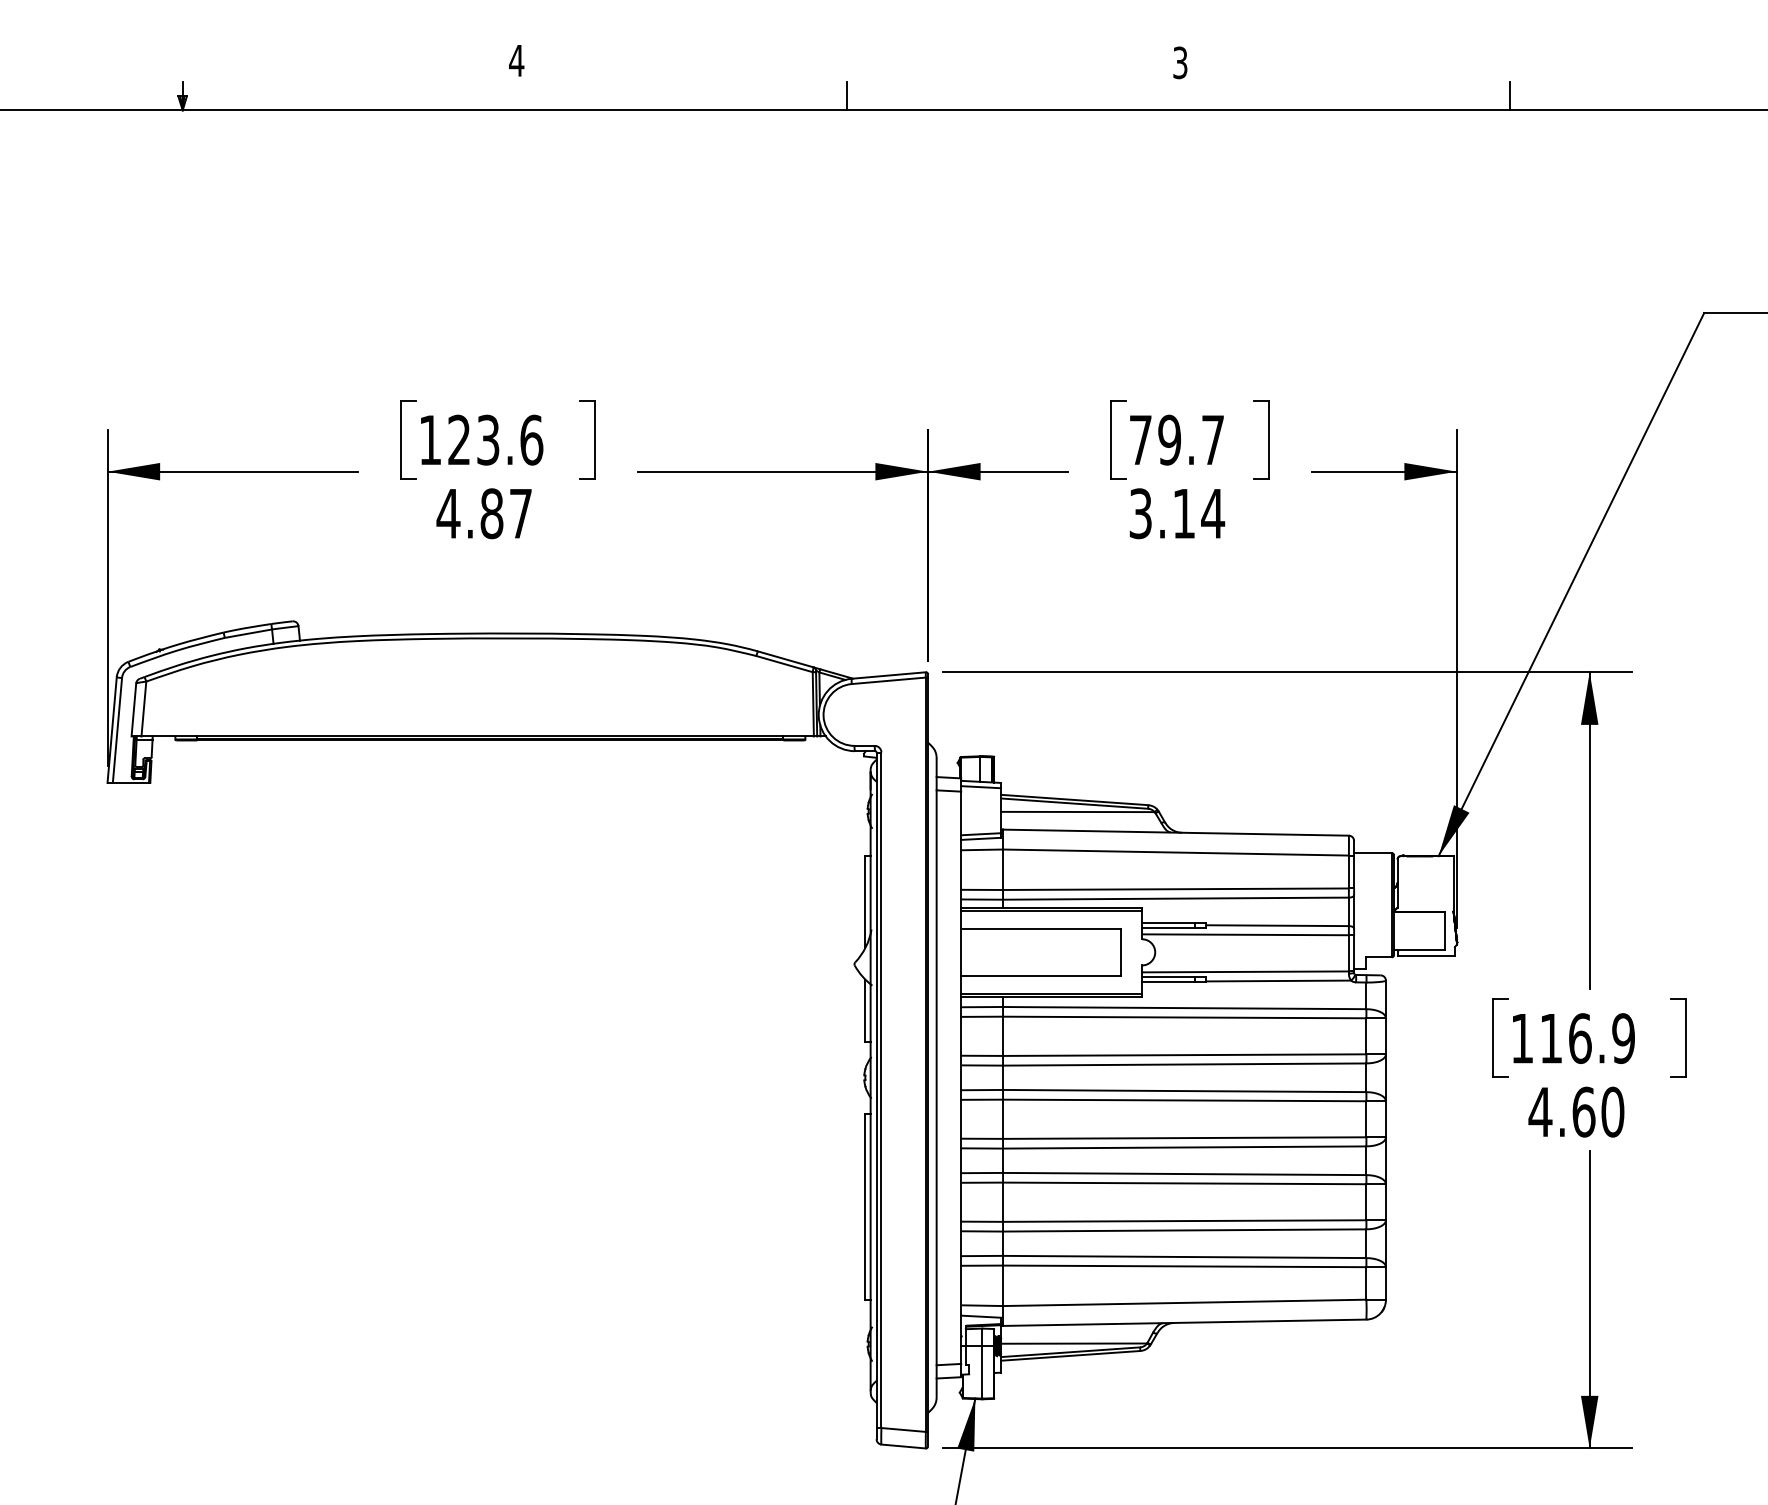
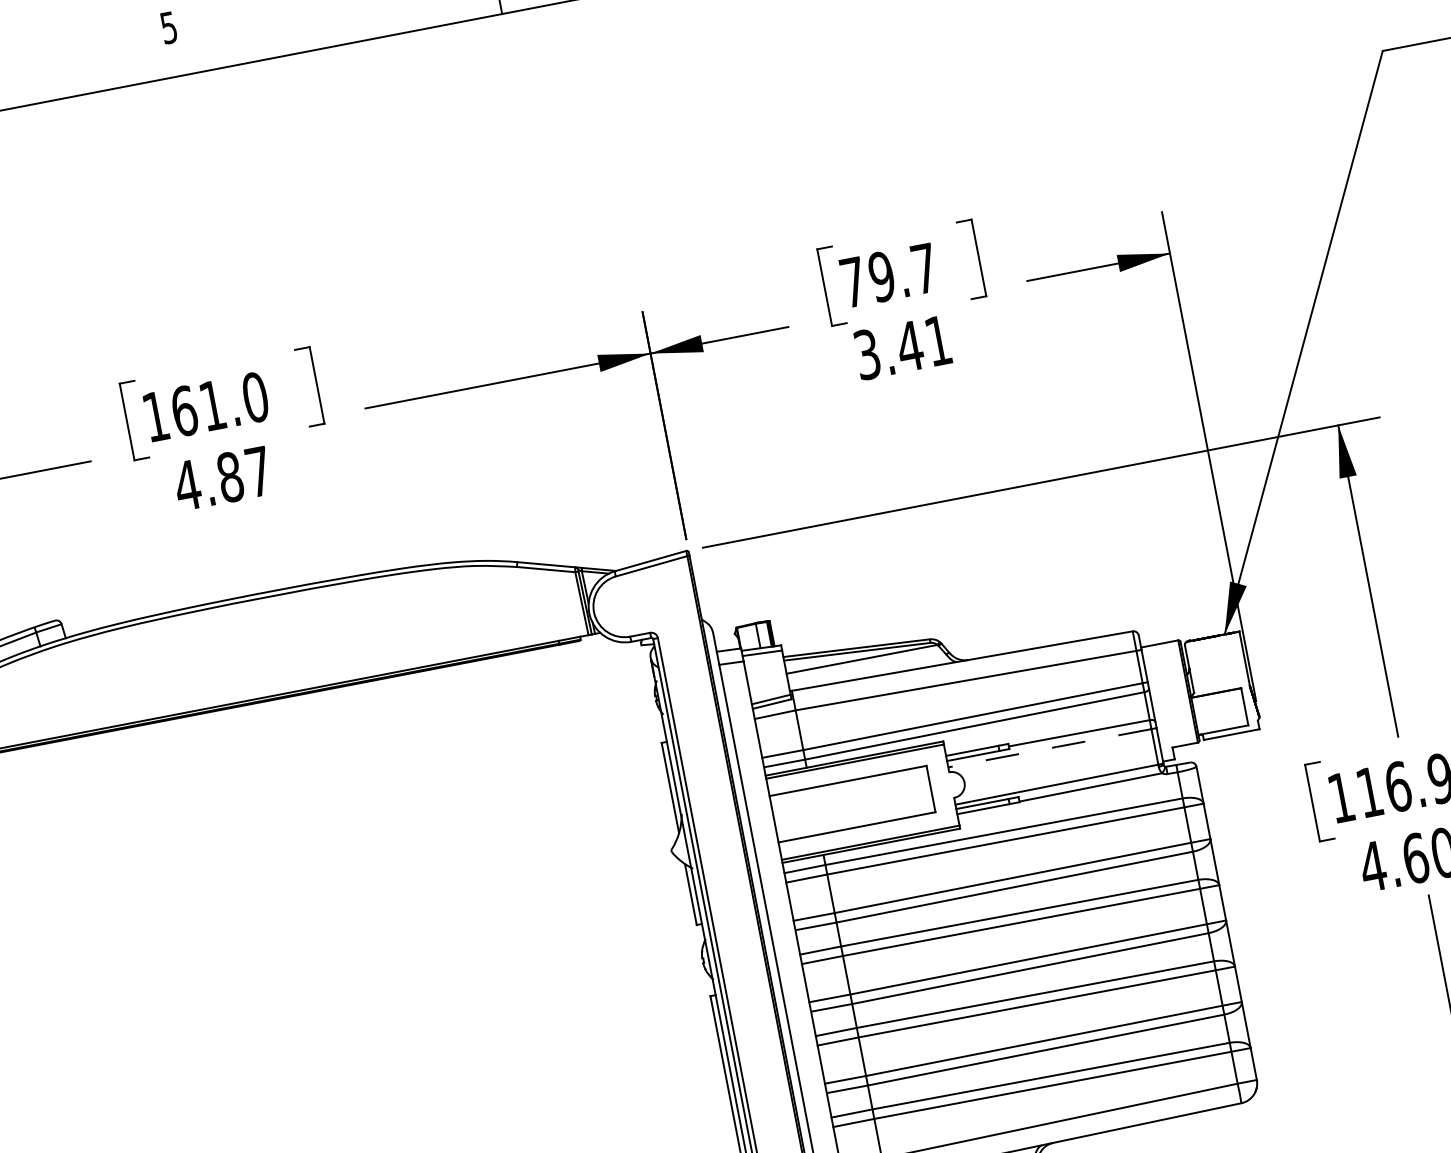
text: (516, 61) -> (168, 28), 4 -> 5
text: (495, 439) -> (219, 403), 123.6 -> 161.0
text: (1198, 513) -> (924, 343), 3.14 -> 3.41
line: (1246, 934) -> (1050, 747), solid -> dashed

